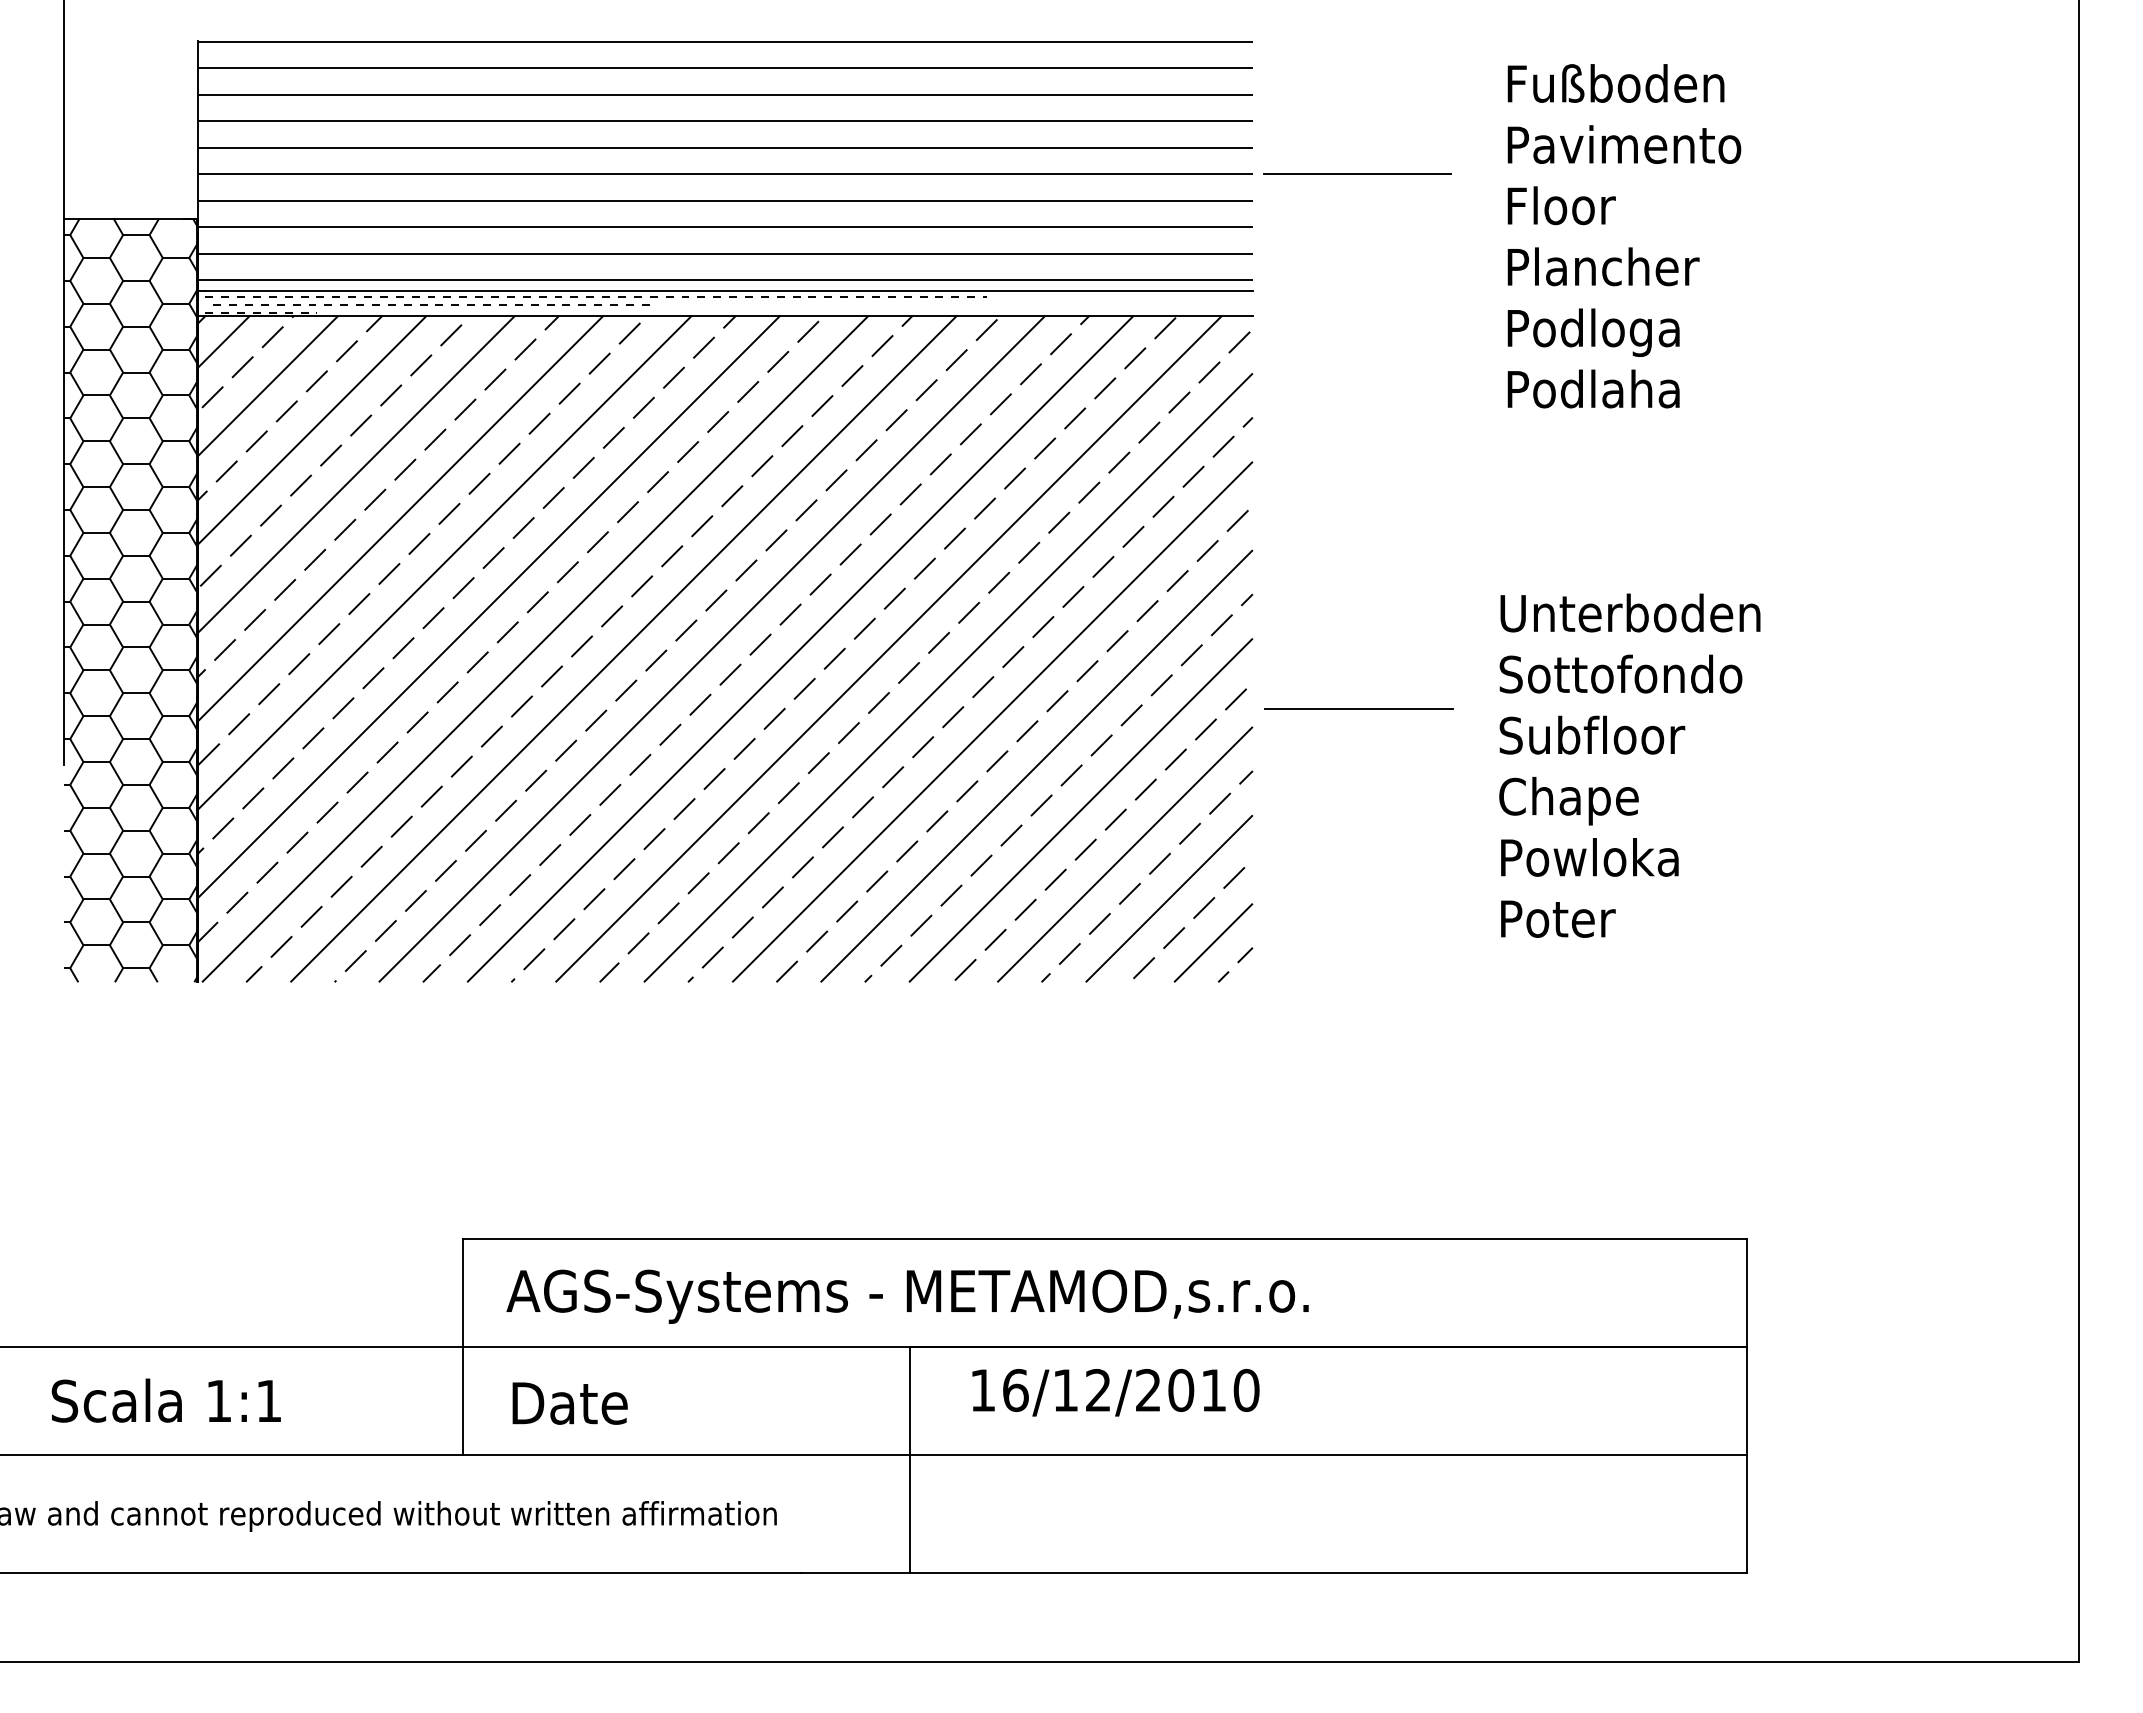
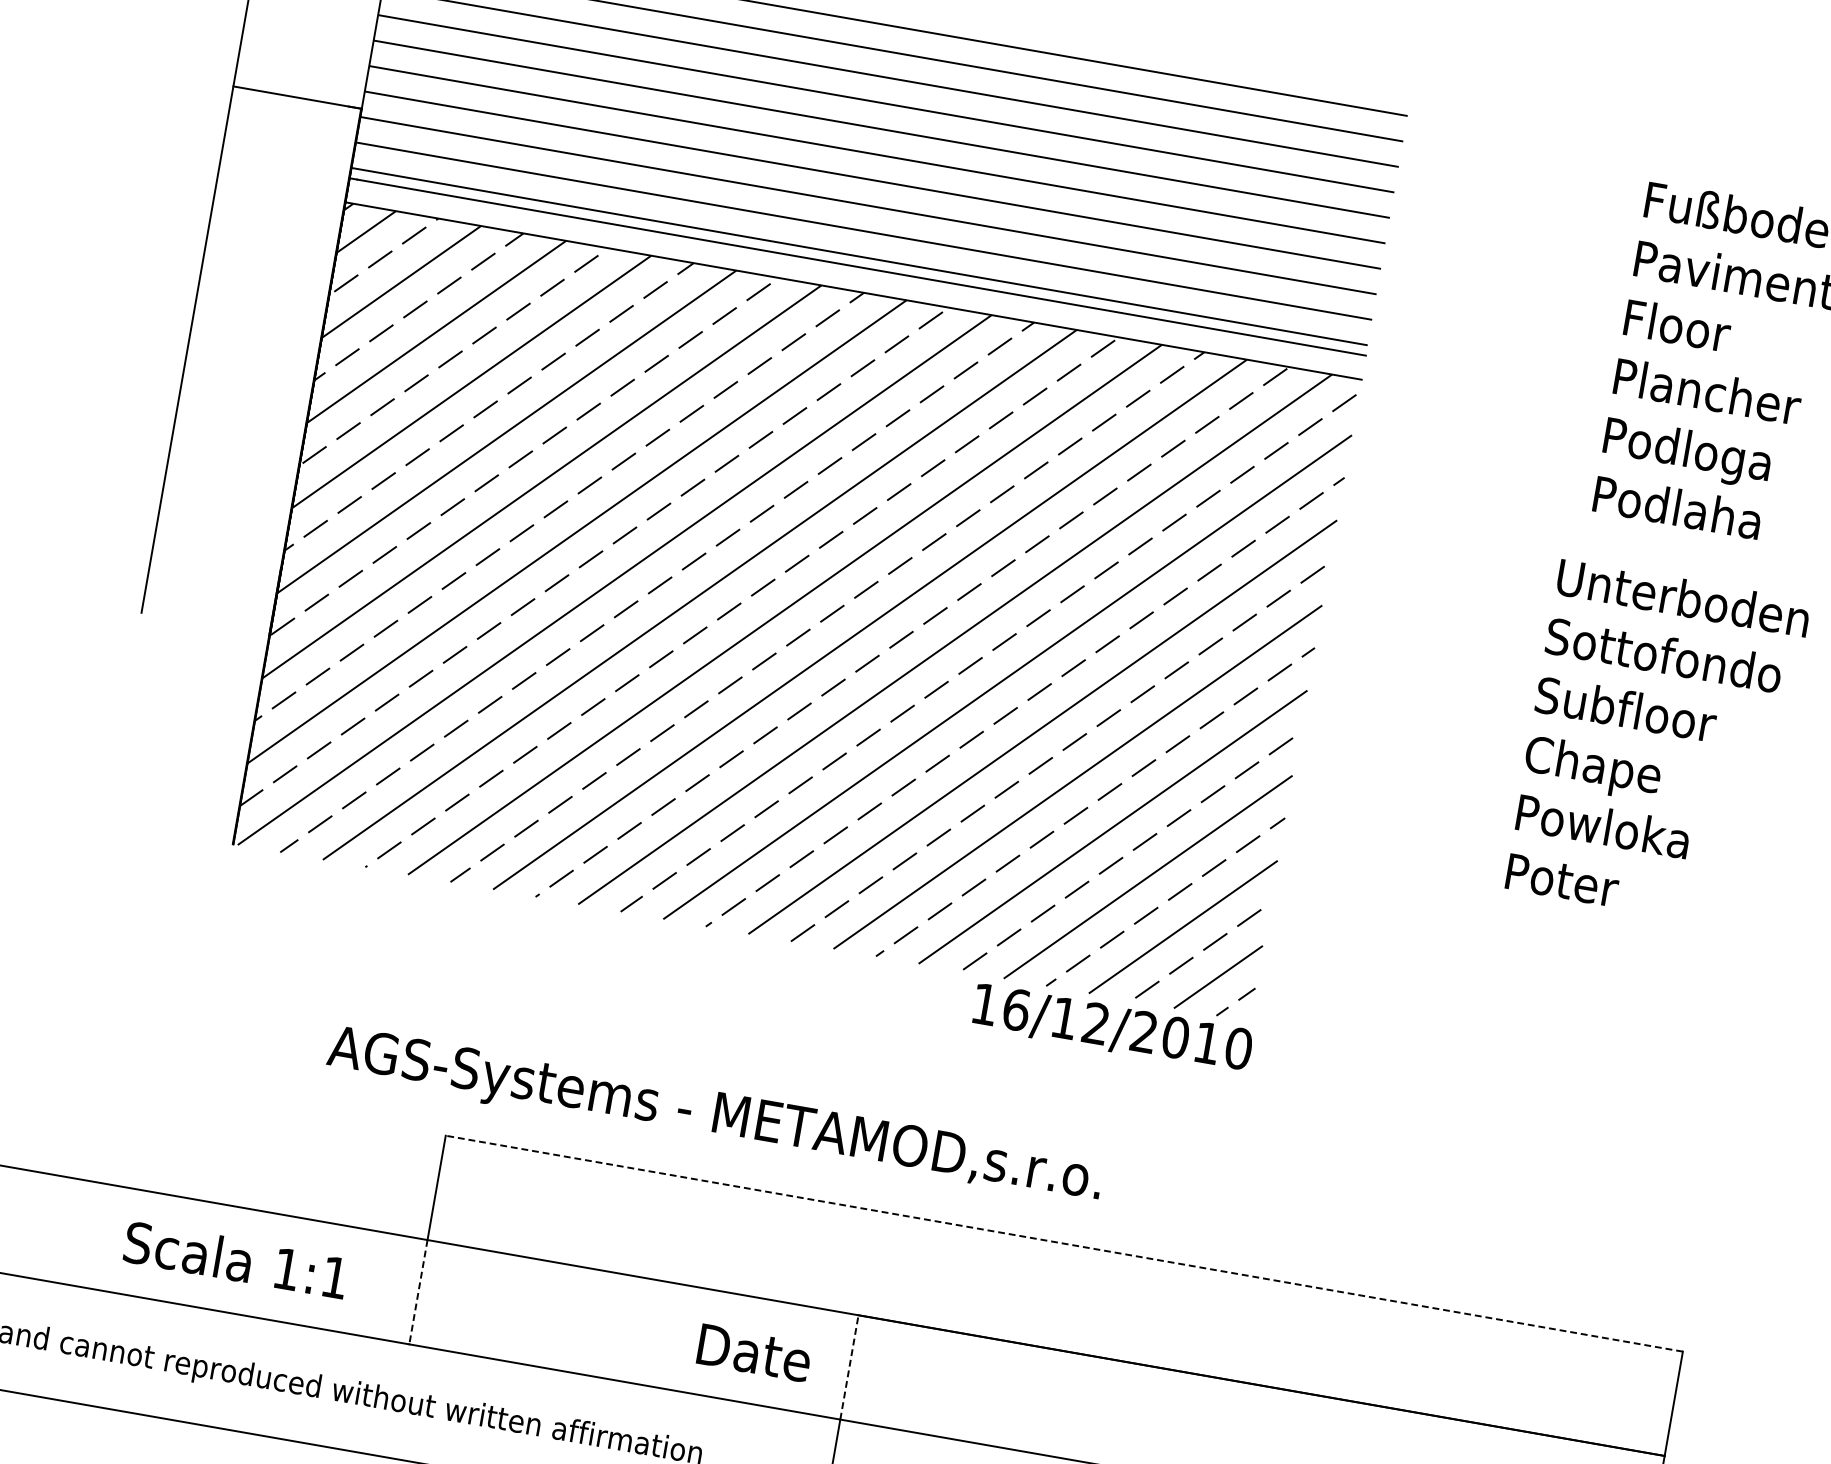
line: (1357, 174) -> (1486, 261), removed
hatch: (596, 304) -> (731, 258), removed
hatch: (130, 600) -> (232, 465), removed
line: (1358, 708) -> (1397, 775), removed
text: (1629, 765) -> (1656, 744), moved
line: (1104, 1238) -> (1063, 1243), solid -> dashed
text: (907, 1296) -> (714, 1117), moved
text: (1115, 1392) -> (1112, 1028), moved
text: (165, 1400) -> (235, 1259), moved
line: (910, 1400) -> (849, 1366), solid -> dashed
line: (462, 1401) -> (418, 1292), solid -> dashed
text: (569, 1403) -> (753, 1353), moved

